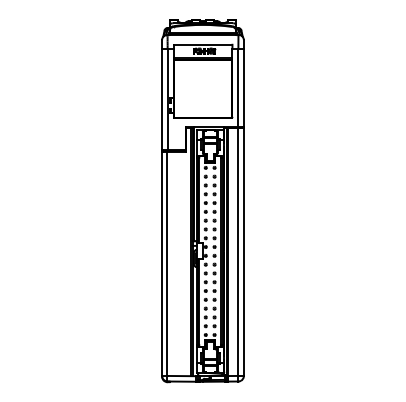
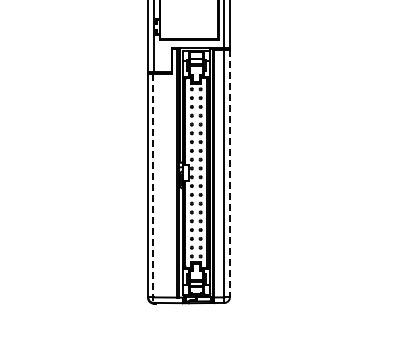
line: (243, 252) -> (229, 173), solid -> dashed
line: (167, 266) -> (153, 187), solid -> dashed

